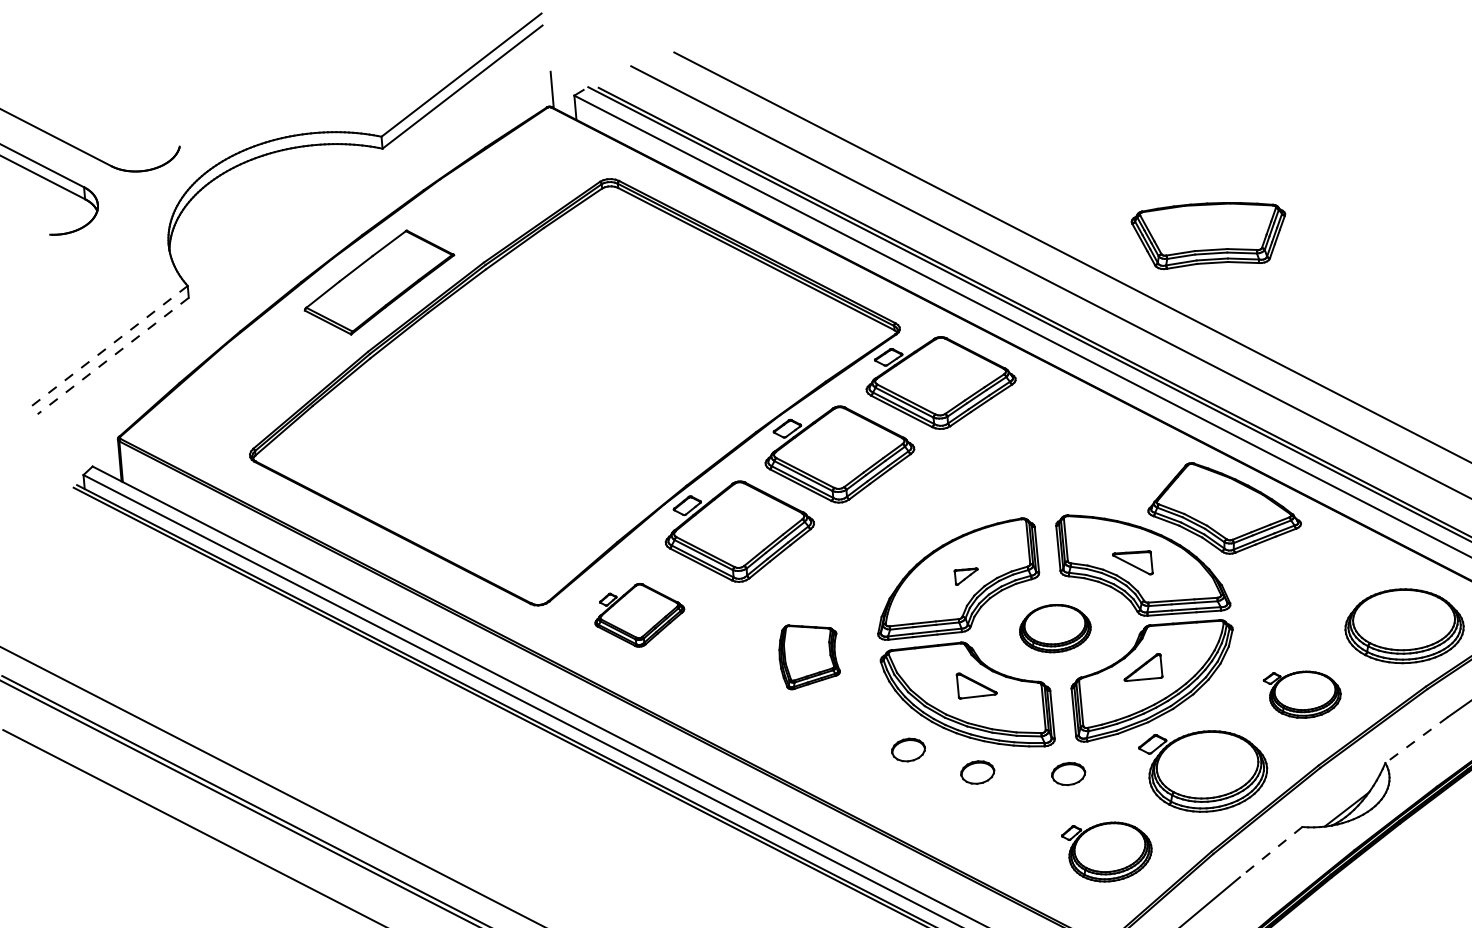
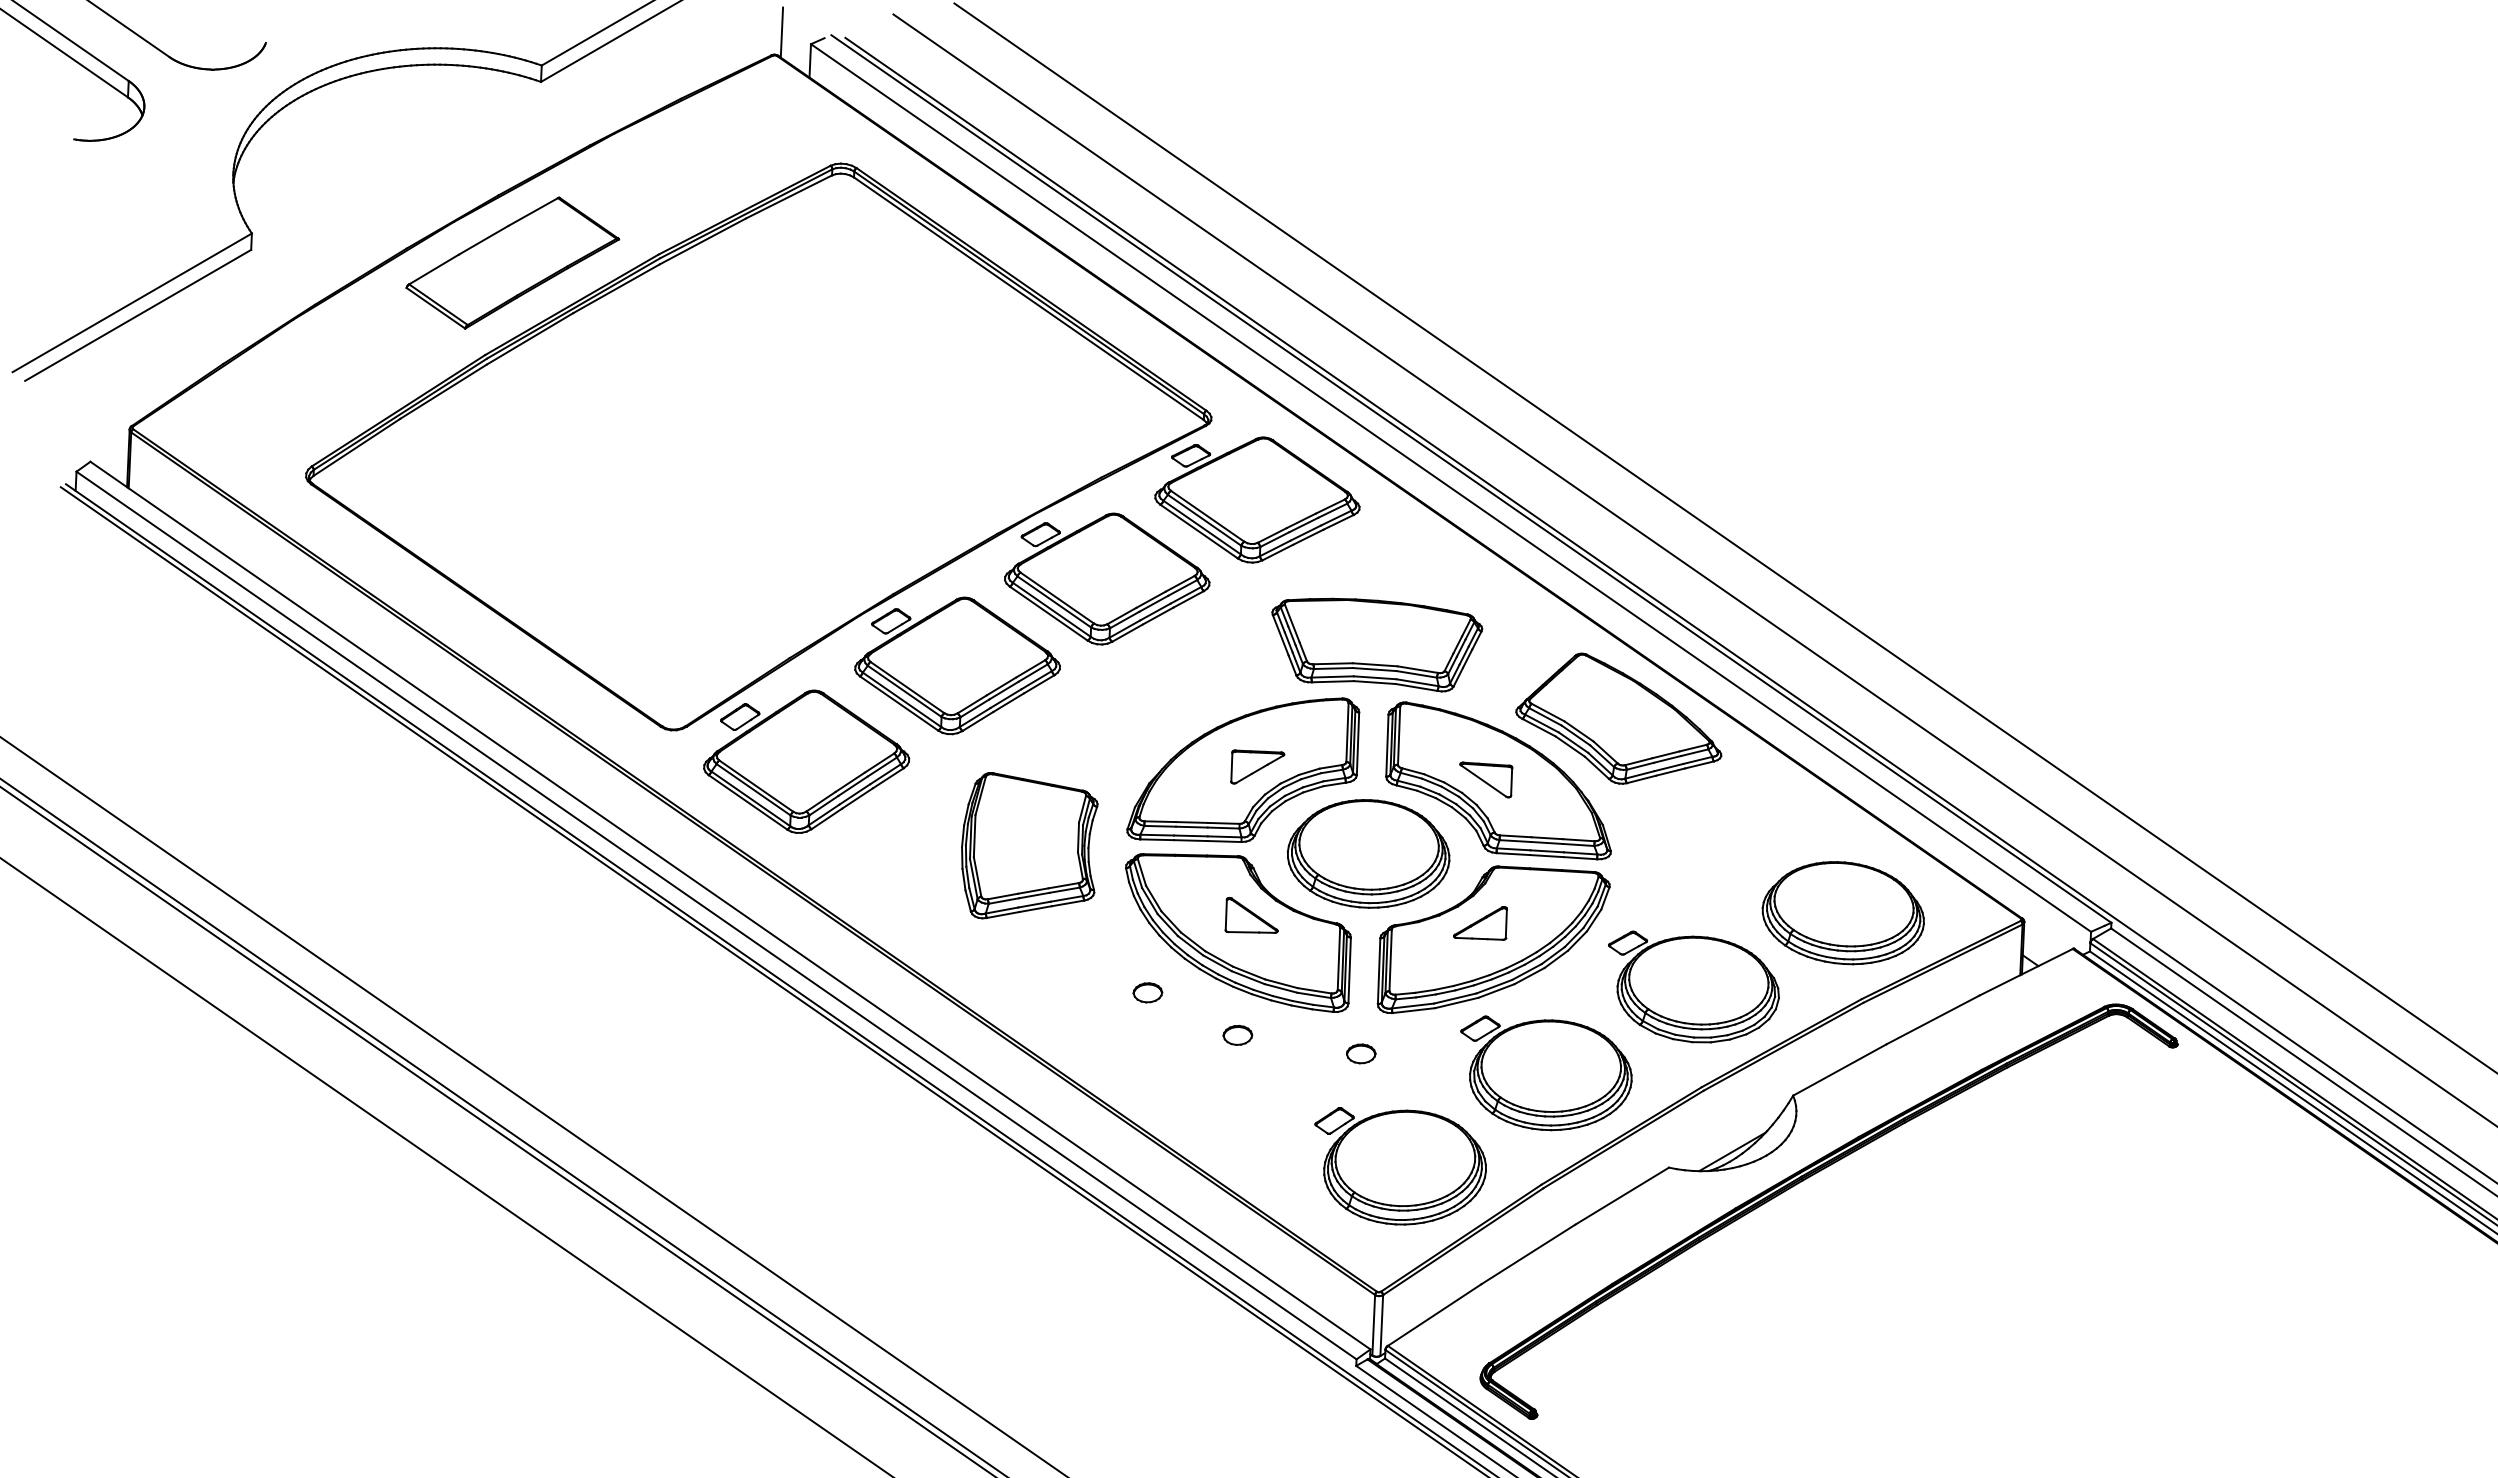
part: (1210, 235) -> (1377, 644), moved
line: (107, 348) -> (131, 303), dashed -> solid
line: (113, 356) -> (138, 315), dashed -> solid
part: (966, 575) -> (1257, 766), size x1.67
part: (639, 615) -> (806, 761), size x1.67
part: (1054, 628) -> (1368, 853), size x1.67
part: (808, 654) -> (1029, 845), size x1.67
part: (1302, 693) -> (1693, 986), size x1.67
line: (1416, 740) -> (1839, 1070), dashed -> solid
part: (908, 749) -> (1147, 992), size x0.62
part: (977, 771) -> (1237, 1034), size x0.62
part: (1068, 773) -> (1361, 1053), size x0.62
part: (1107, 851) -> (1400, 1166), size x1.43
line: (1271, 852) -> (1622, 1196), dashed -> solid

